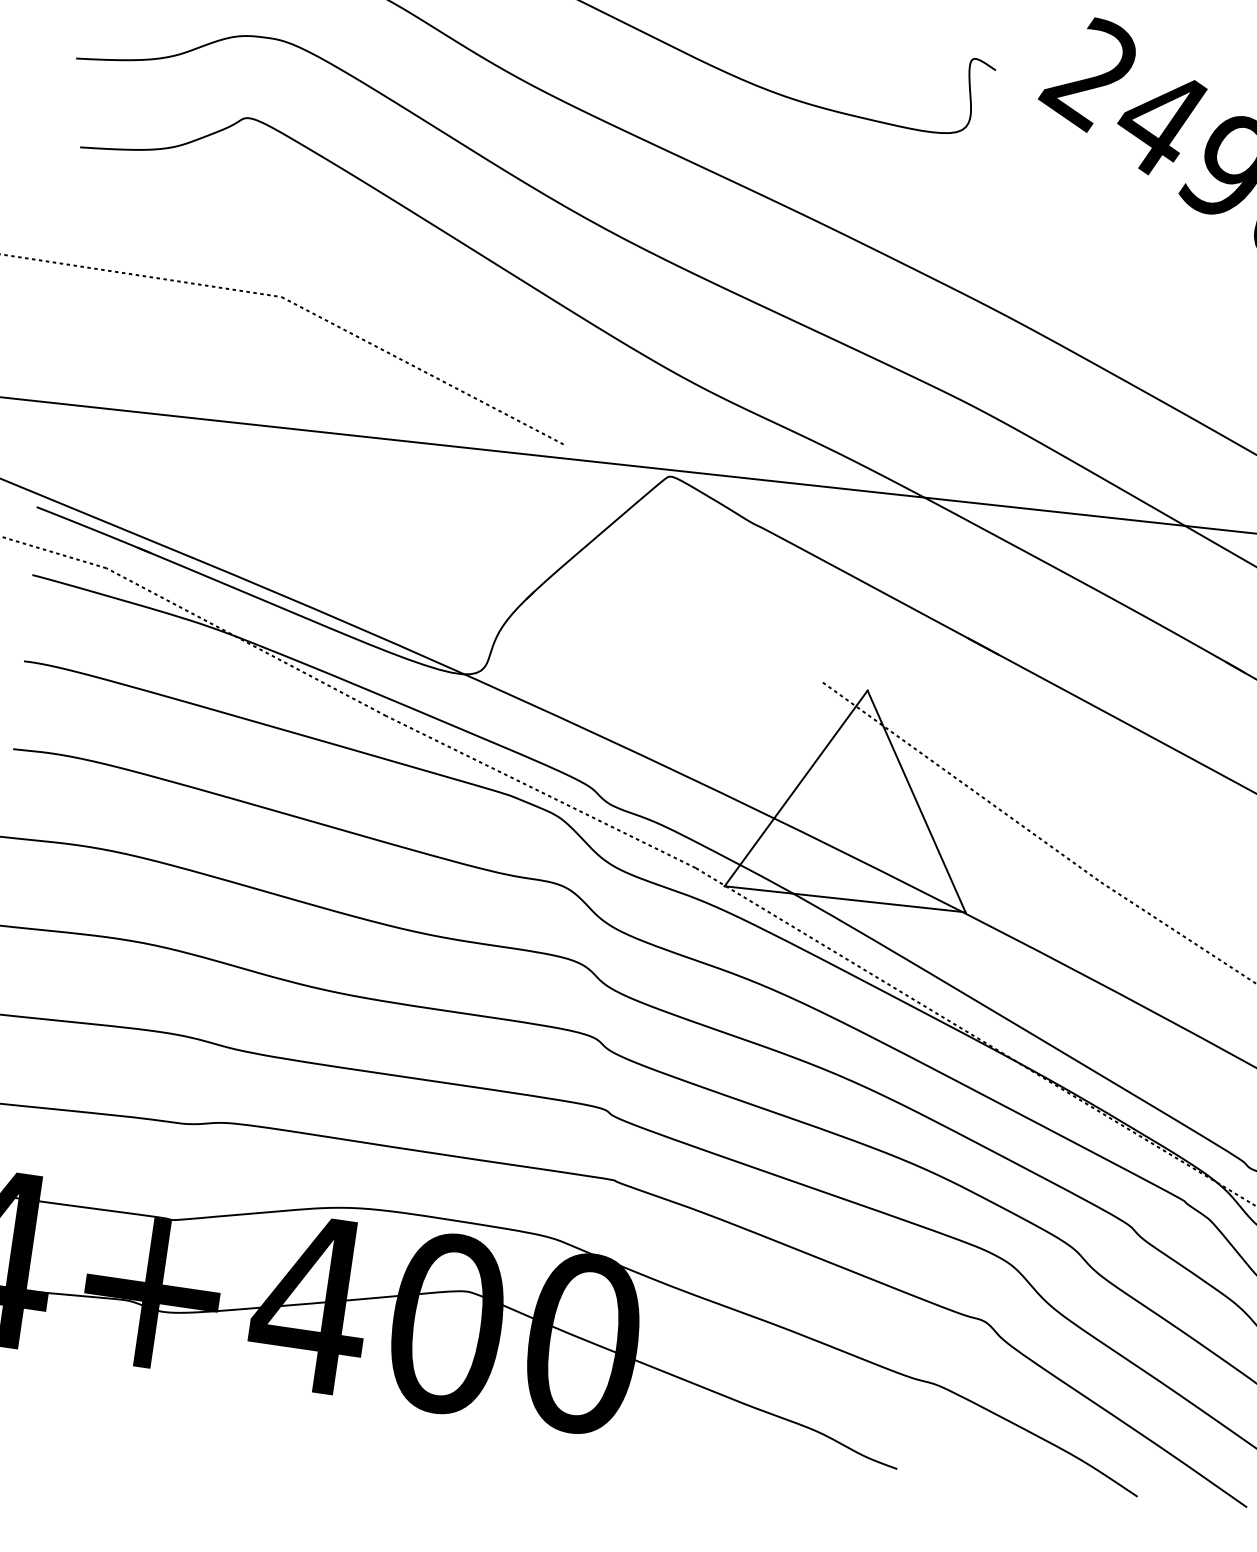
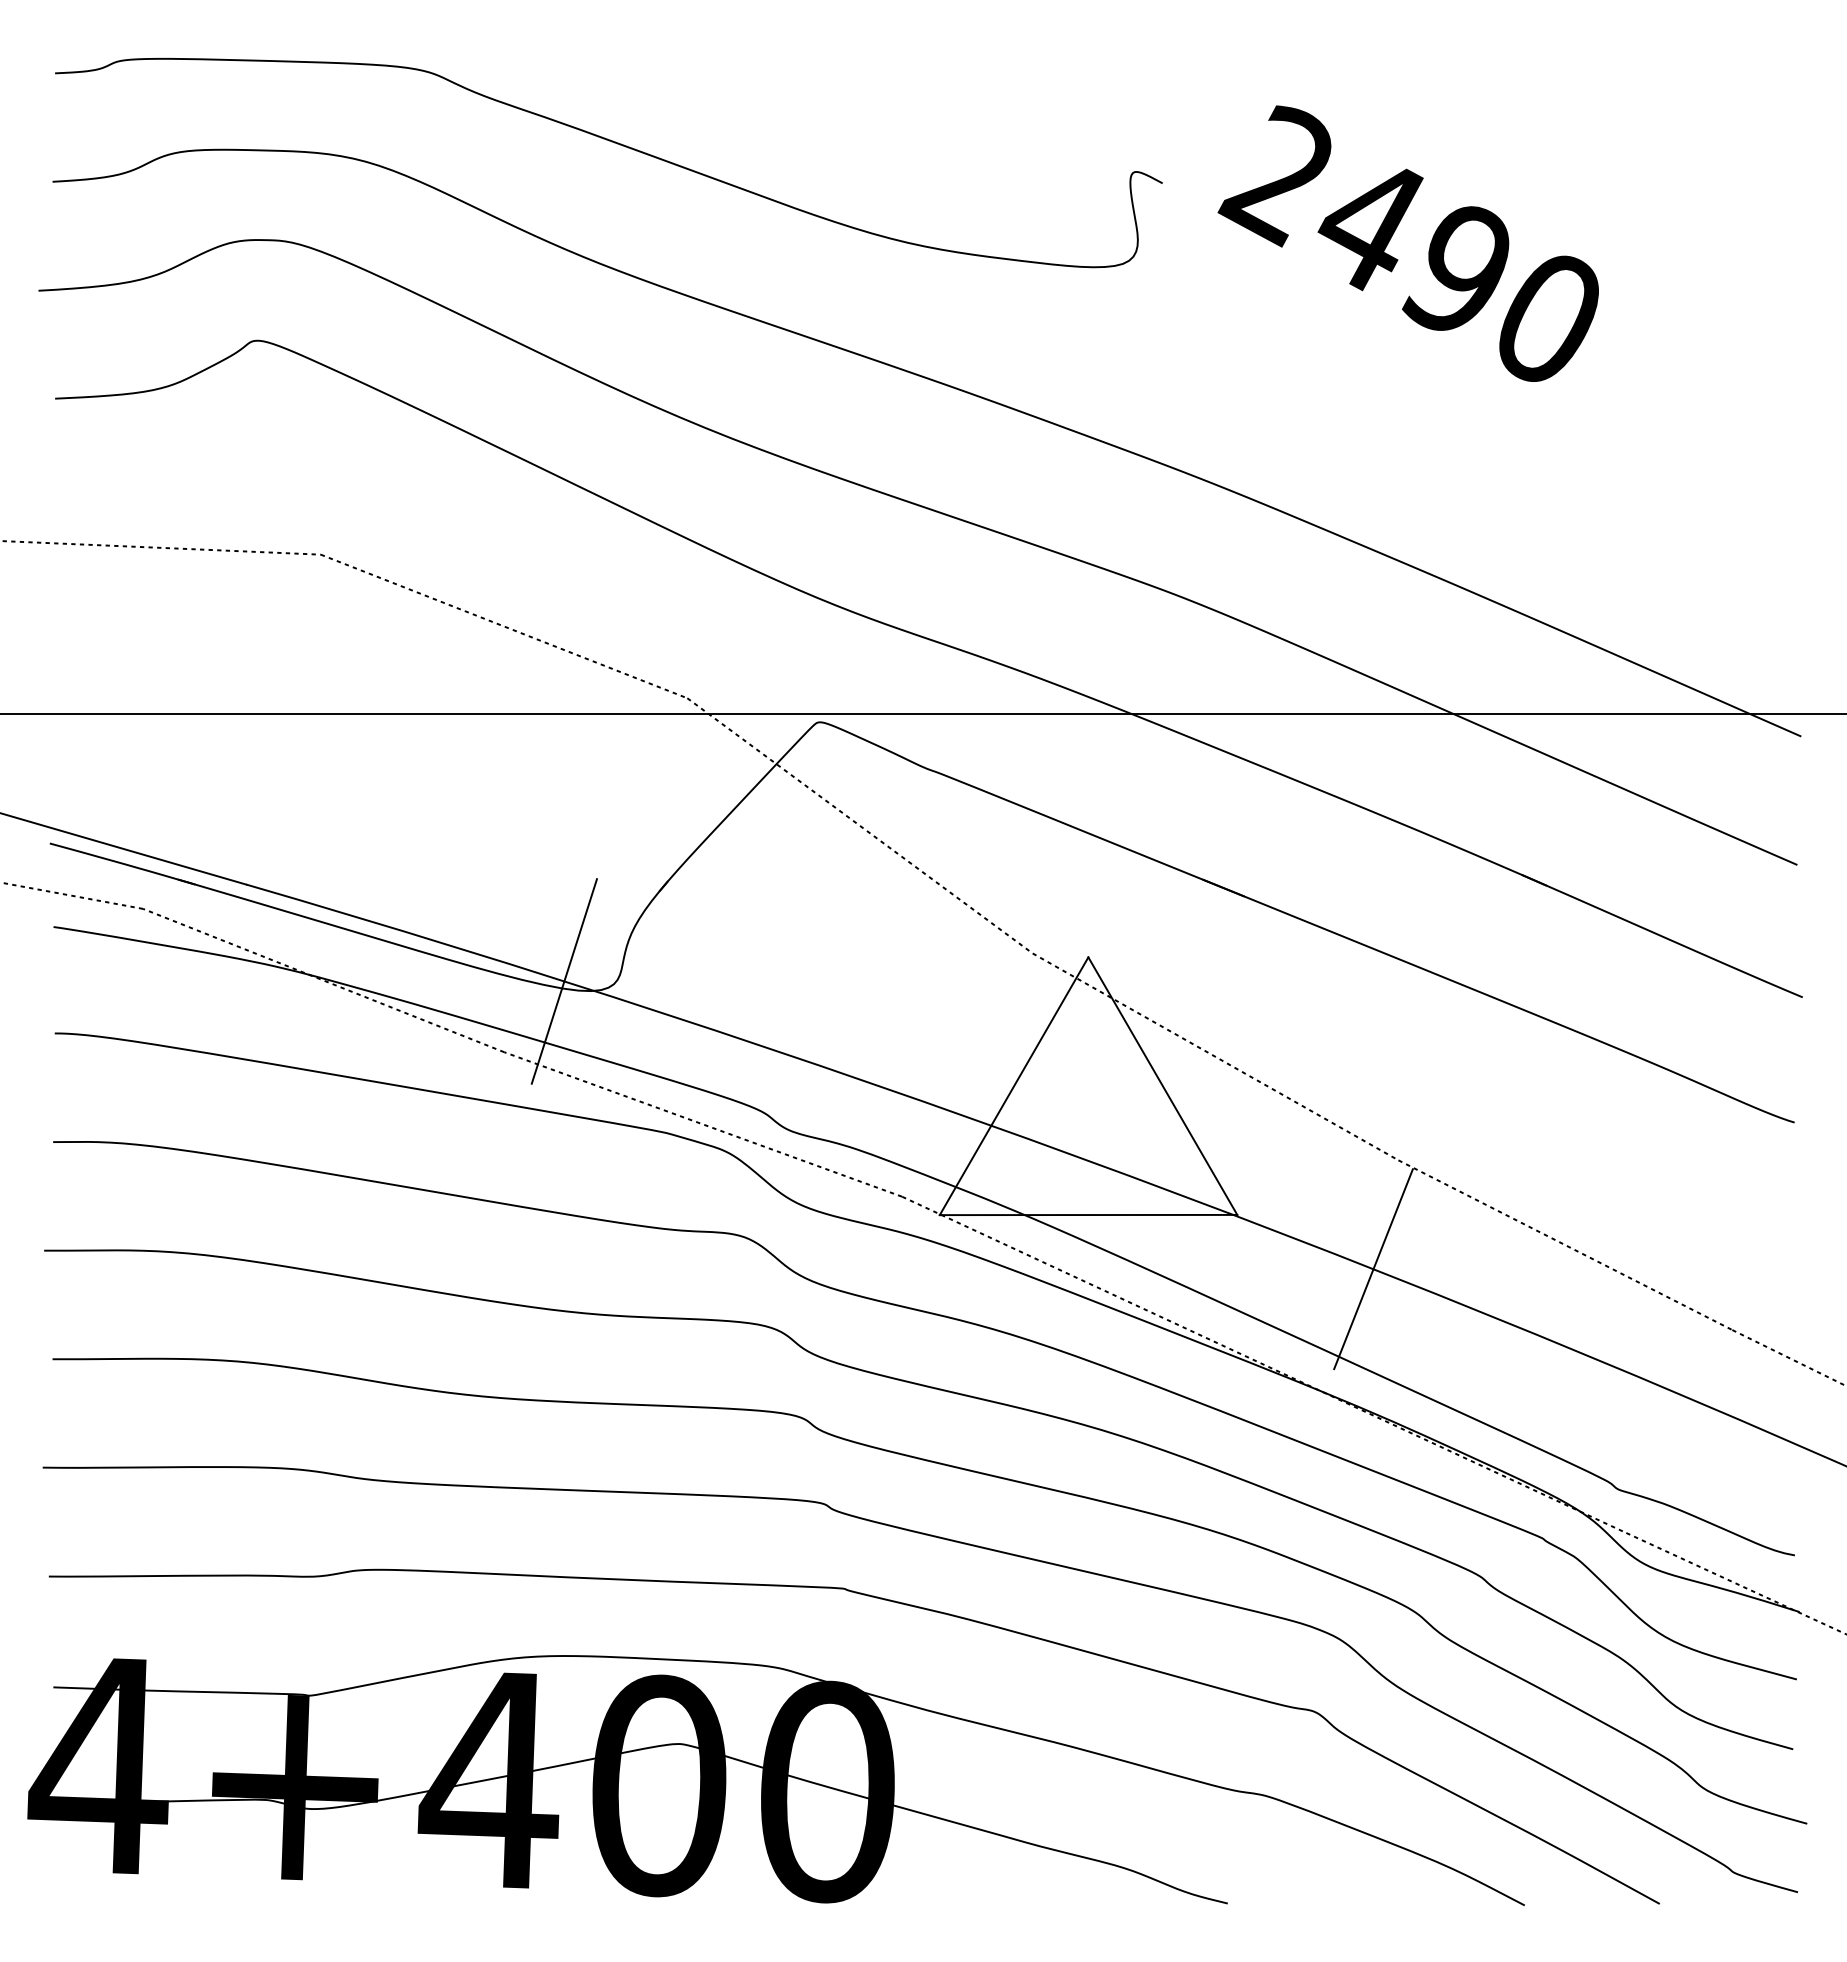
line: (693, 563) -> (859, 825), added
line: (440, 664) -> (563, 981), added
line: (1071, 968) -> (1373, 1269), added

